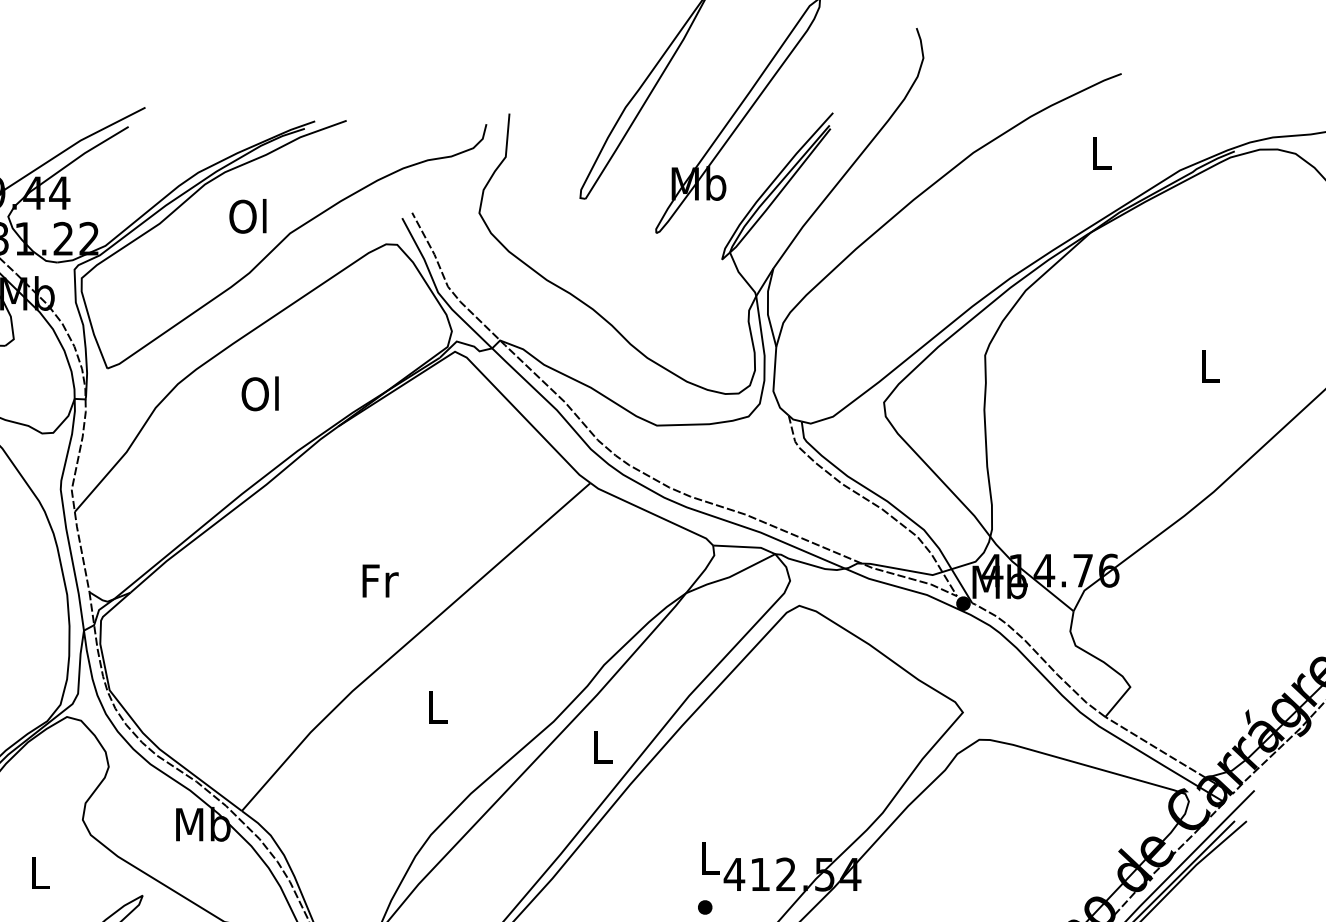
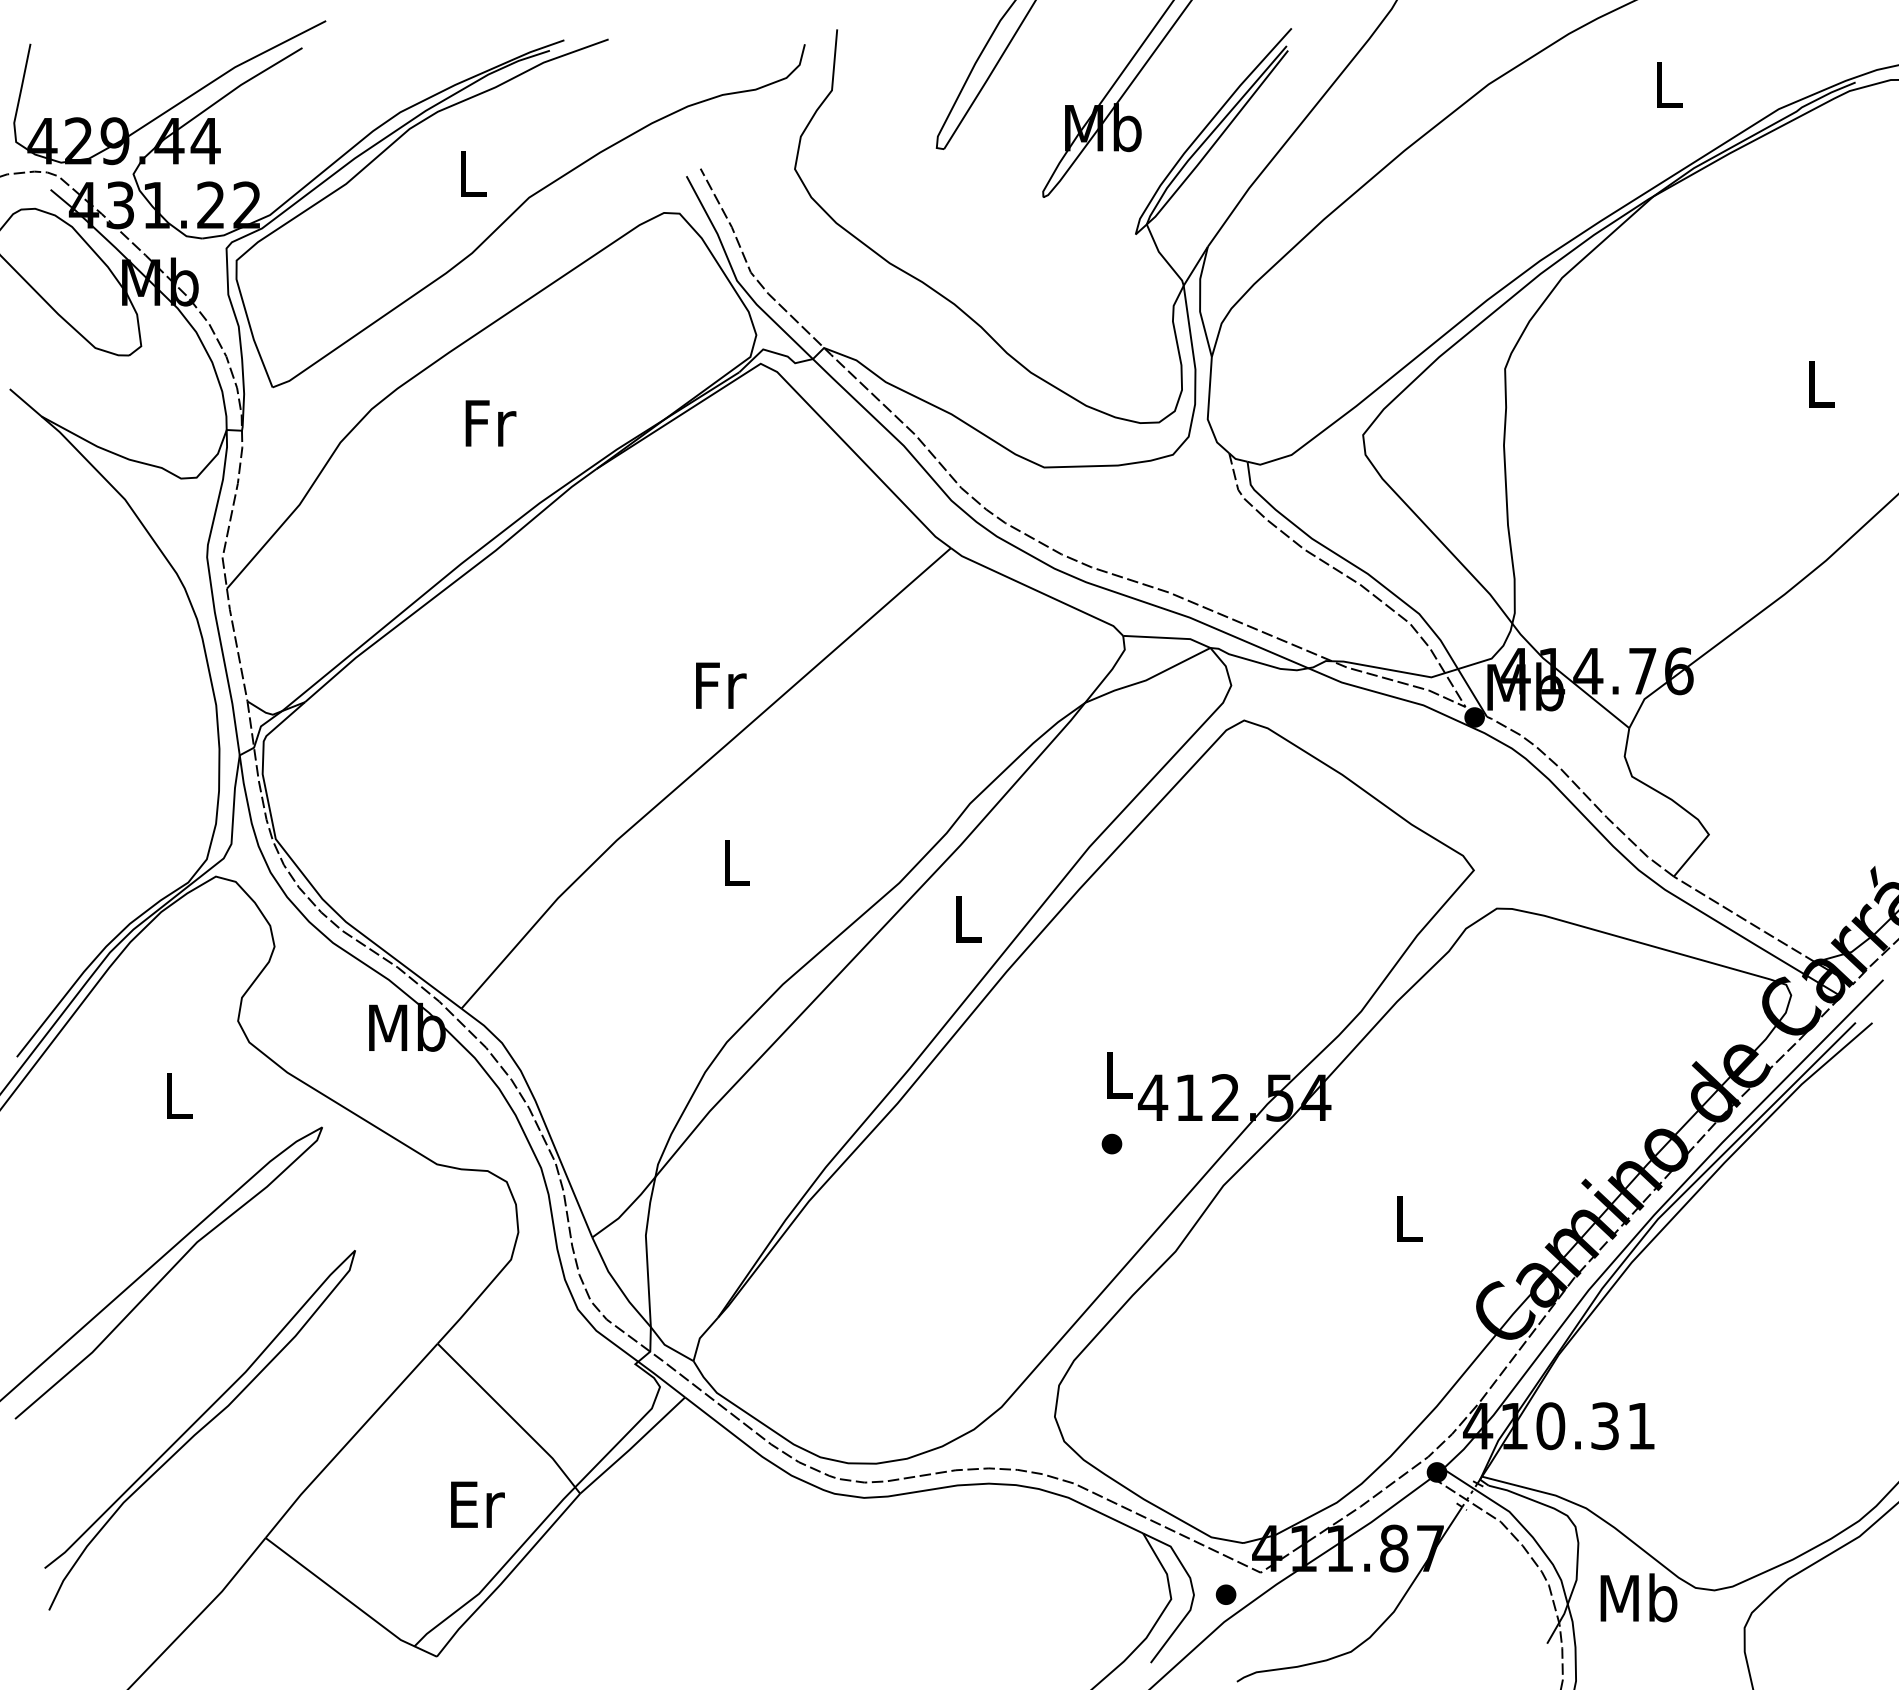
text: (247, 216) -> (469, 173), Ol -> L
text: (261, 393) -> (488, 422), Ol -> Fr
text: (380, 580) -> (721, 685), moved

